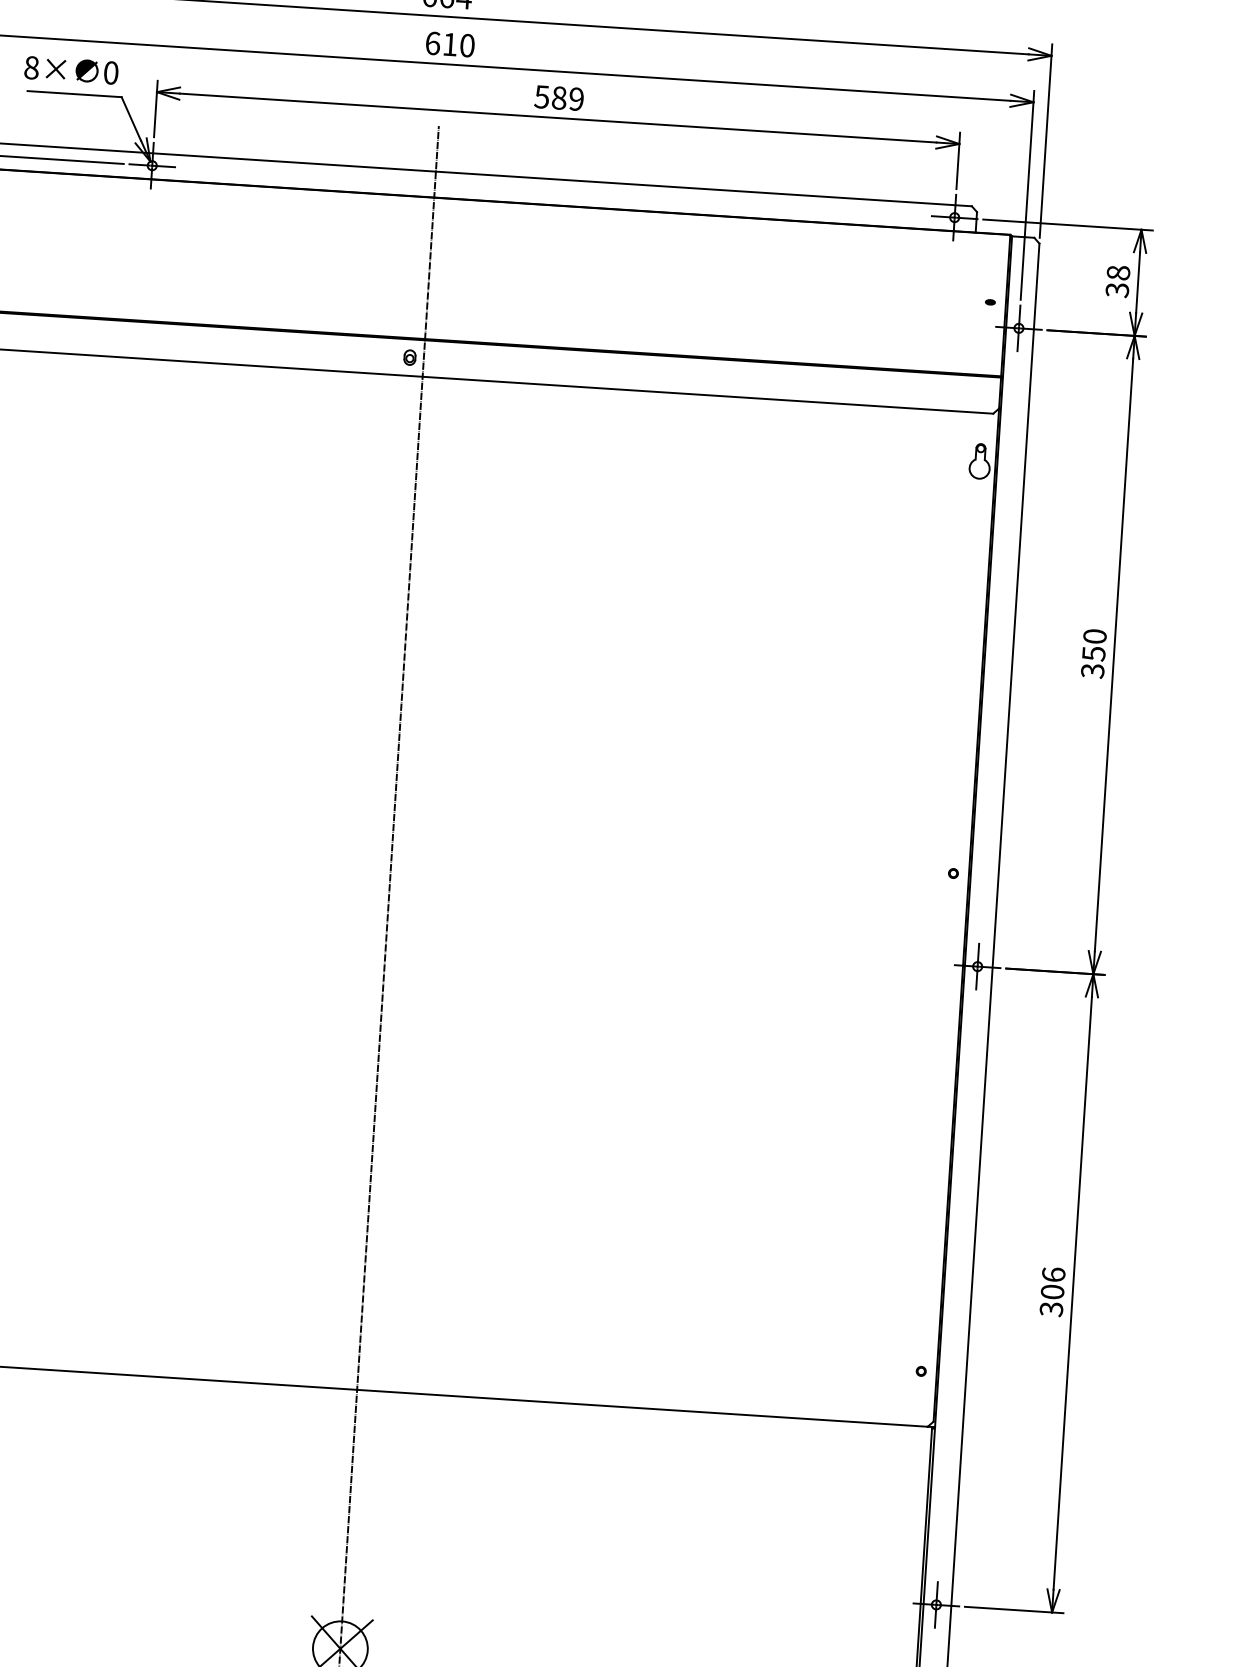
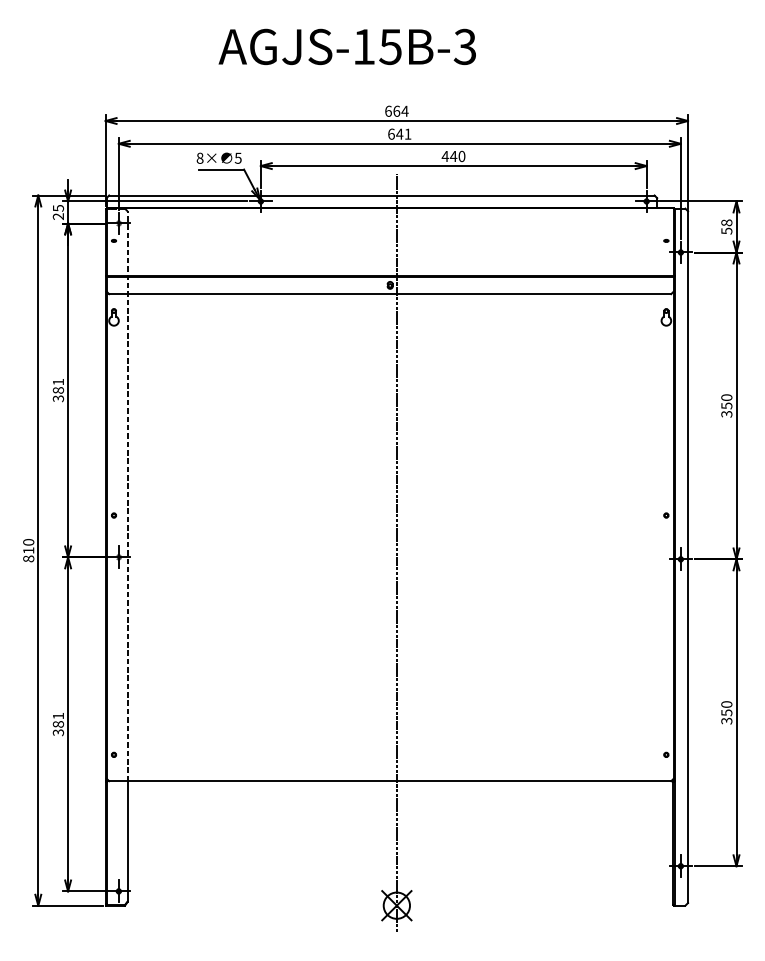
text: (458, 43) -> (403, 133), 610 -> 641
text: (109, 71) -> (237, 157), 0 -> 5
text: (558, 98) -> (453, 156), 589 -> 440
text: (1116, 288) -> (726, 230), 38 -> 58
text: (1052, 1282) -> (726, 708), 306 -> 350

